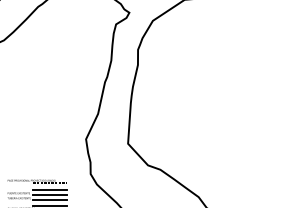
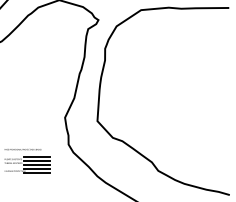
line: (50, 183) -> (37, 151), removed

